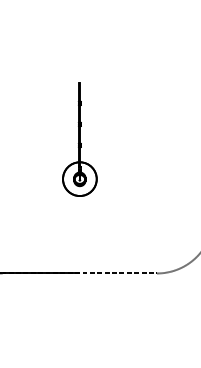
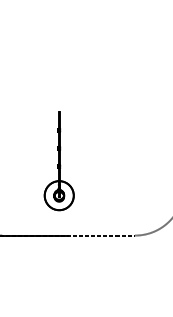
part: (79, 139) -> (58, 161), moved

